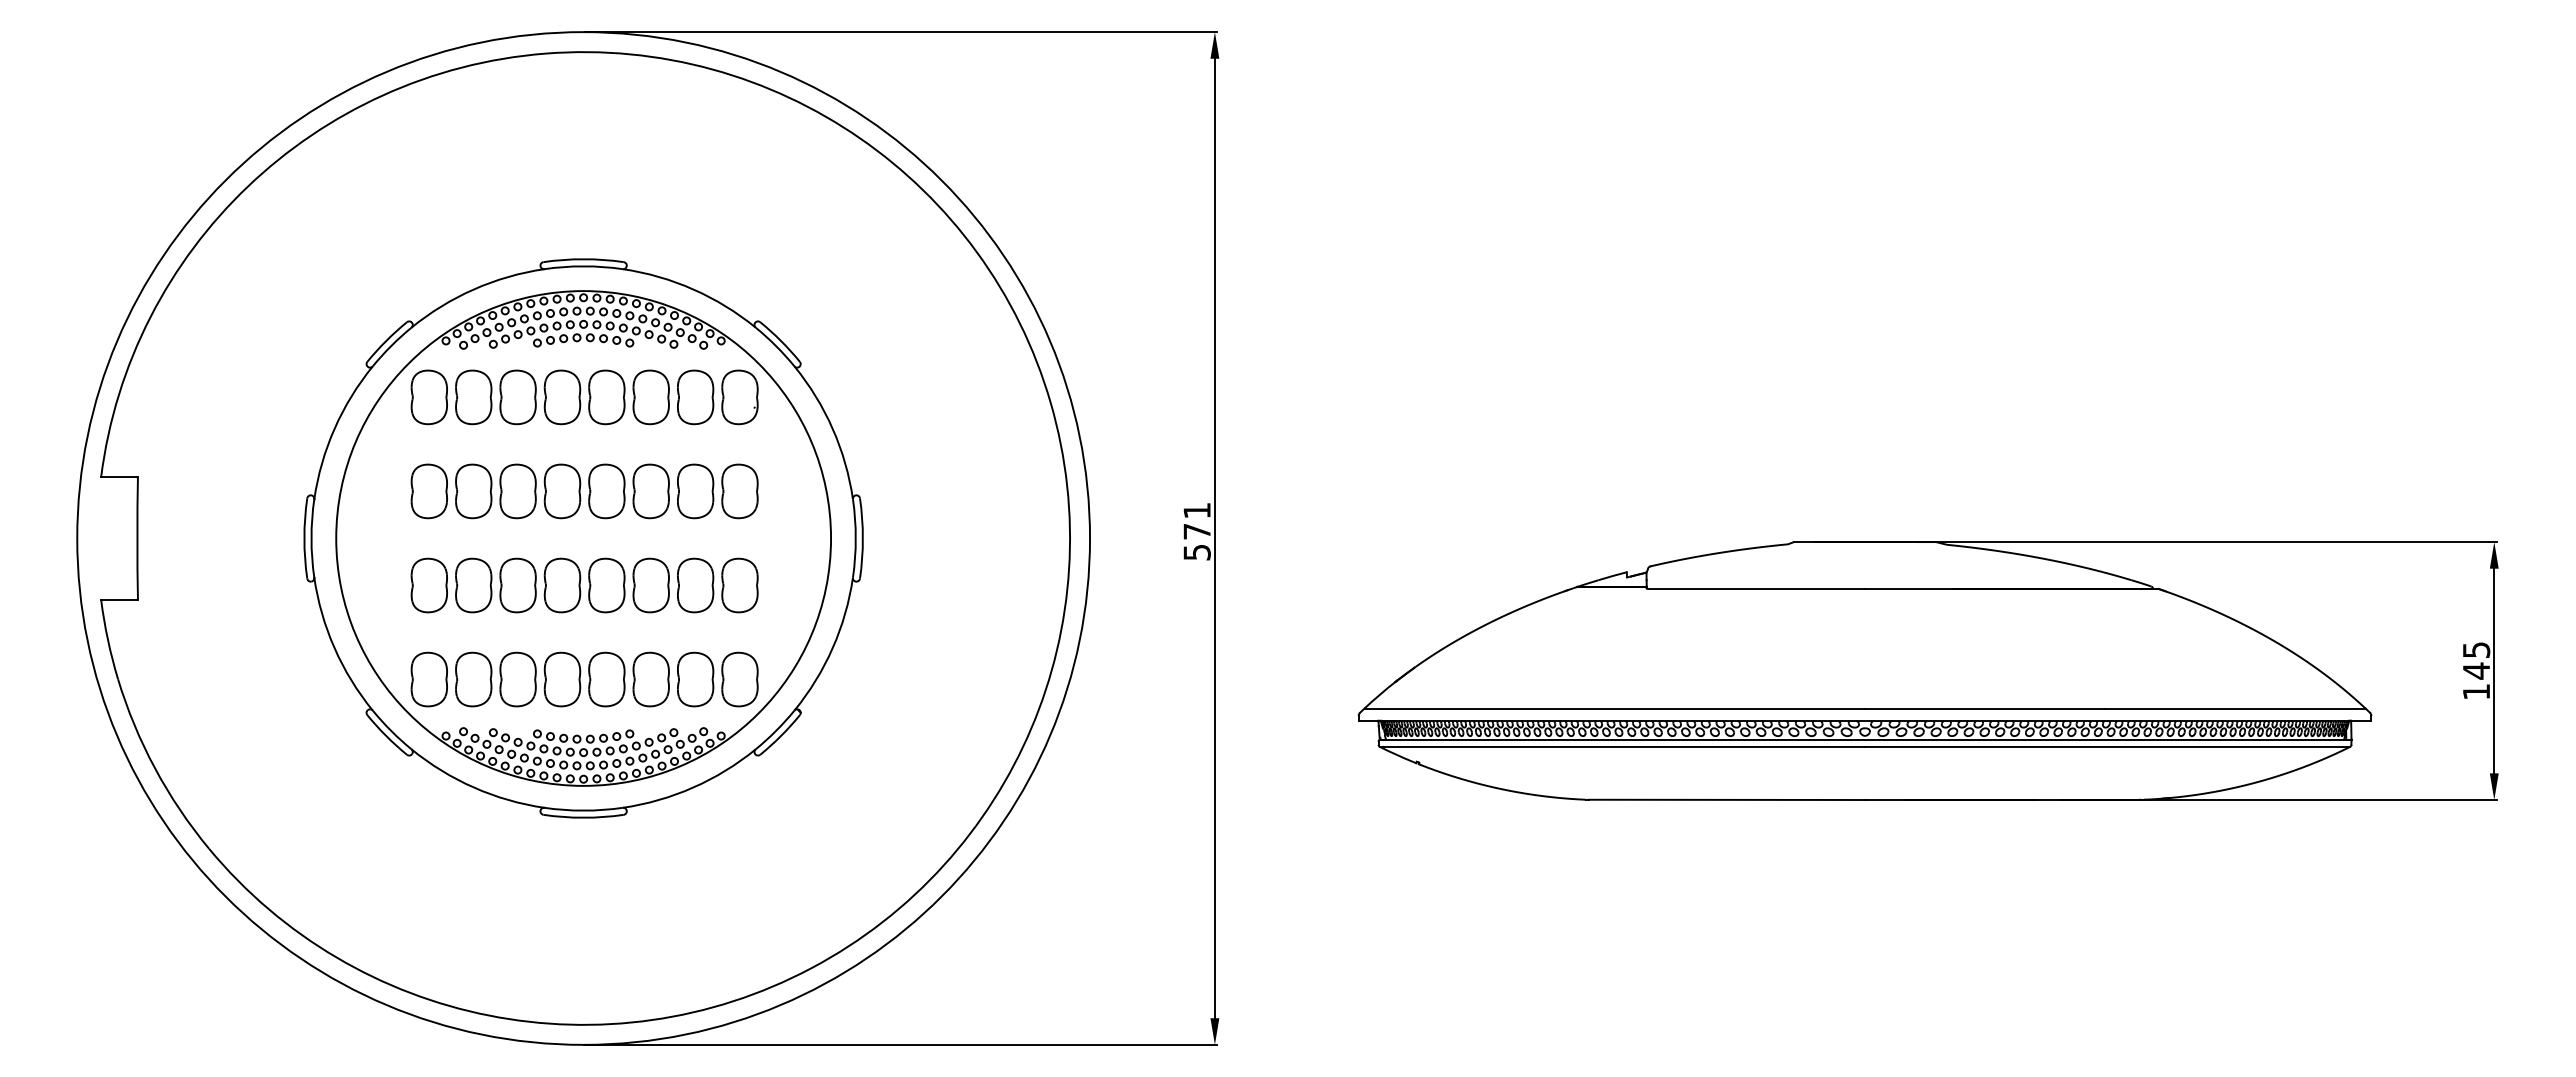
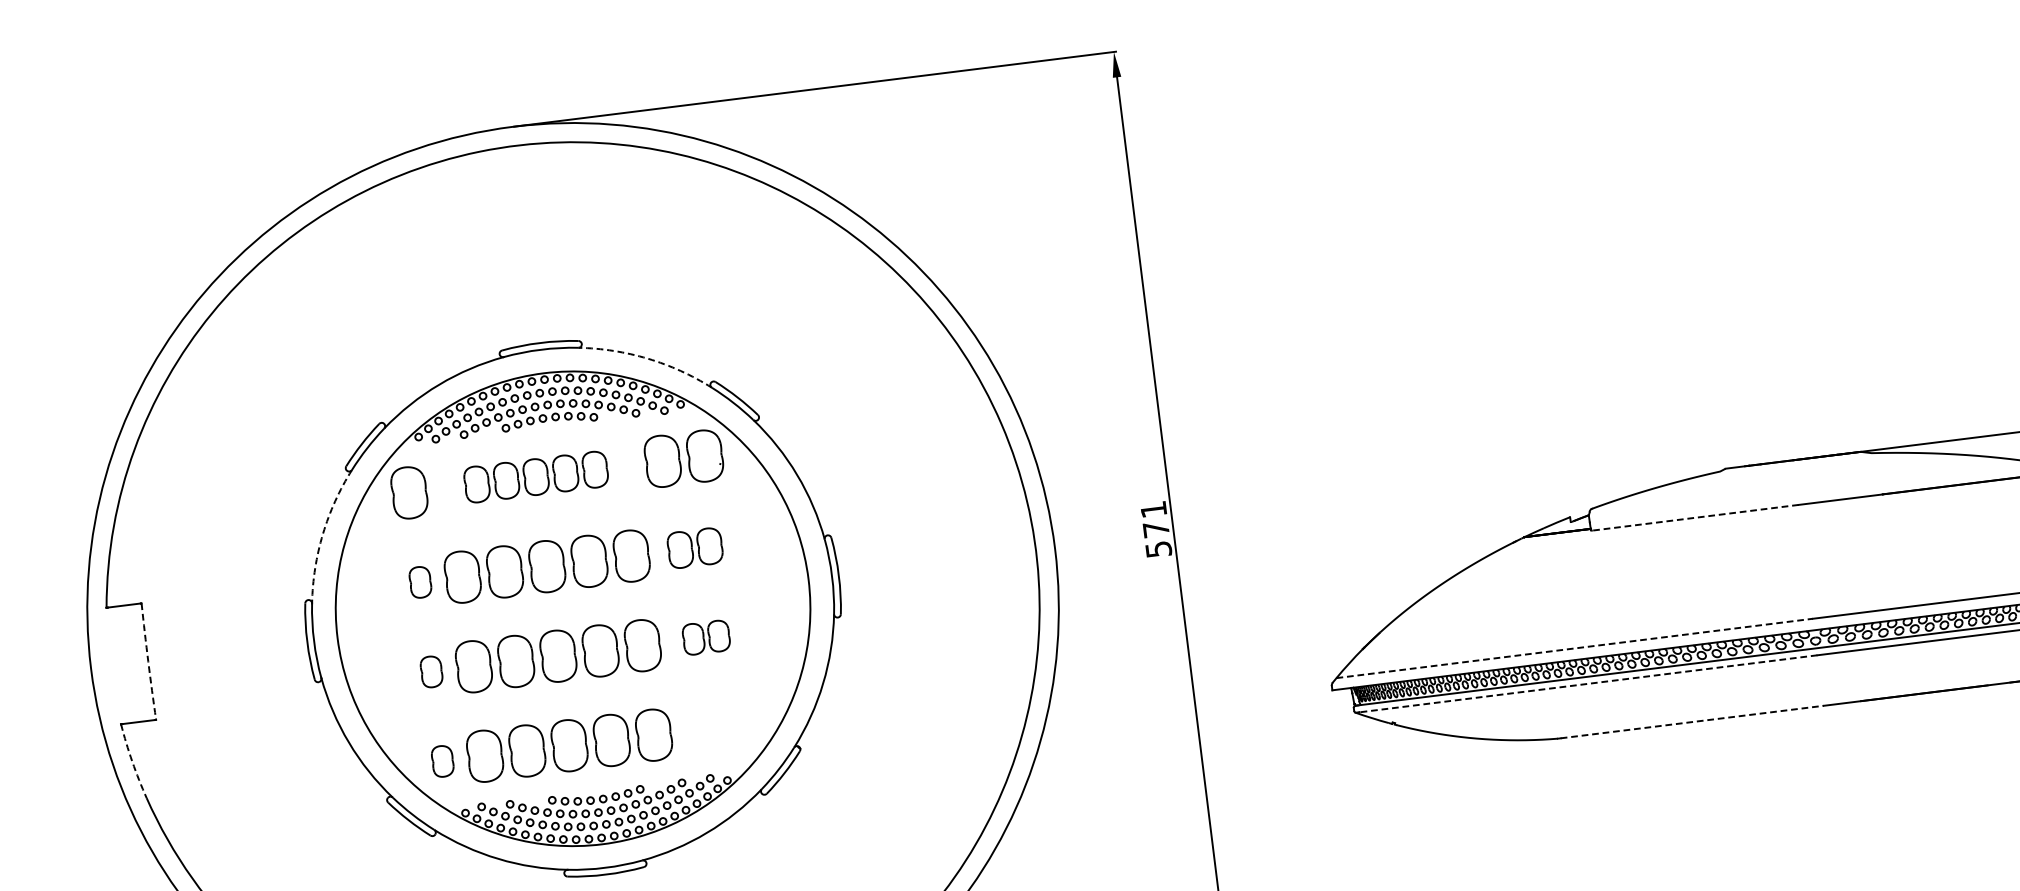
arc: (693, 289) -> (648, 358), solid -> dashed
part: (562, 397) -> (536, 477), size x0.7
arc: (334, 428) -> (322, 533), solid -> dashed
part: (428, 491) -> (419, 582), size x0.6
part: (717, 491) -> (694, 548), size x0.7
arc: (137, 538) -> (148, 661), solid -> dashed
part: (428, 585) -> (430, 671), size x0.6
part: (717, 585) -> (706, 637), size x0.6
line: (1756, 588) -> (1695, 517), solid -> dashed
arc: (107, 639) -> (131, 761), solid -> dashed
part: (428, 679) -> (442, 761), size x0.6
part: (717, 679) -> (717, 727), removed
line: (1615, 708) -> (1575, 648), solid -> dashed
line: (1624, 746) -> (1588, 683), solid -> dashed
line: (1727, 799) -> (1692, 721), solid -> dashed

